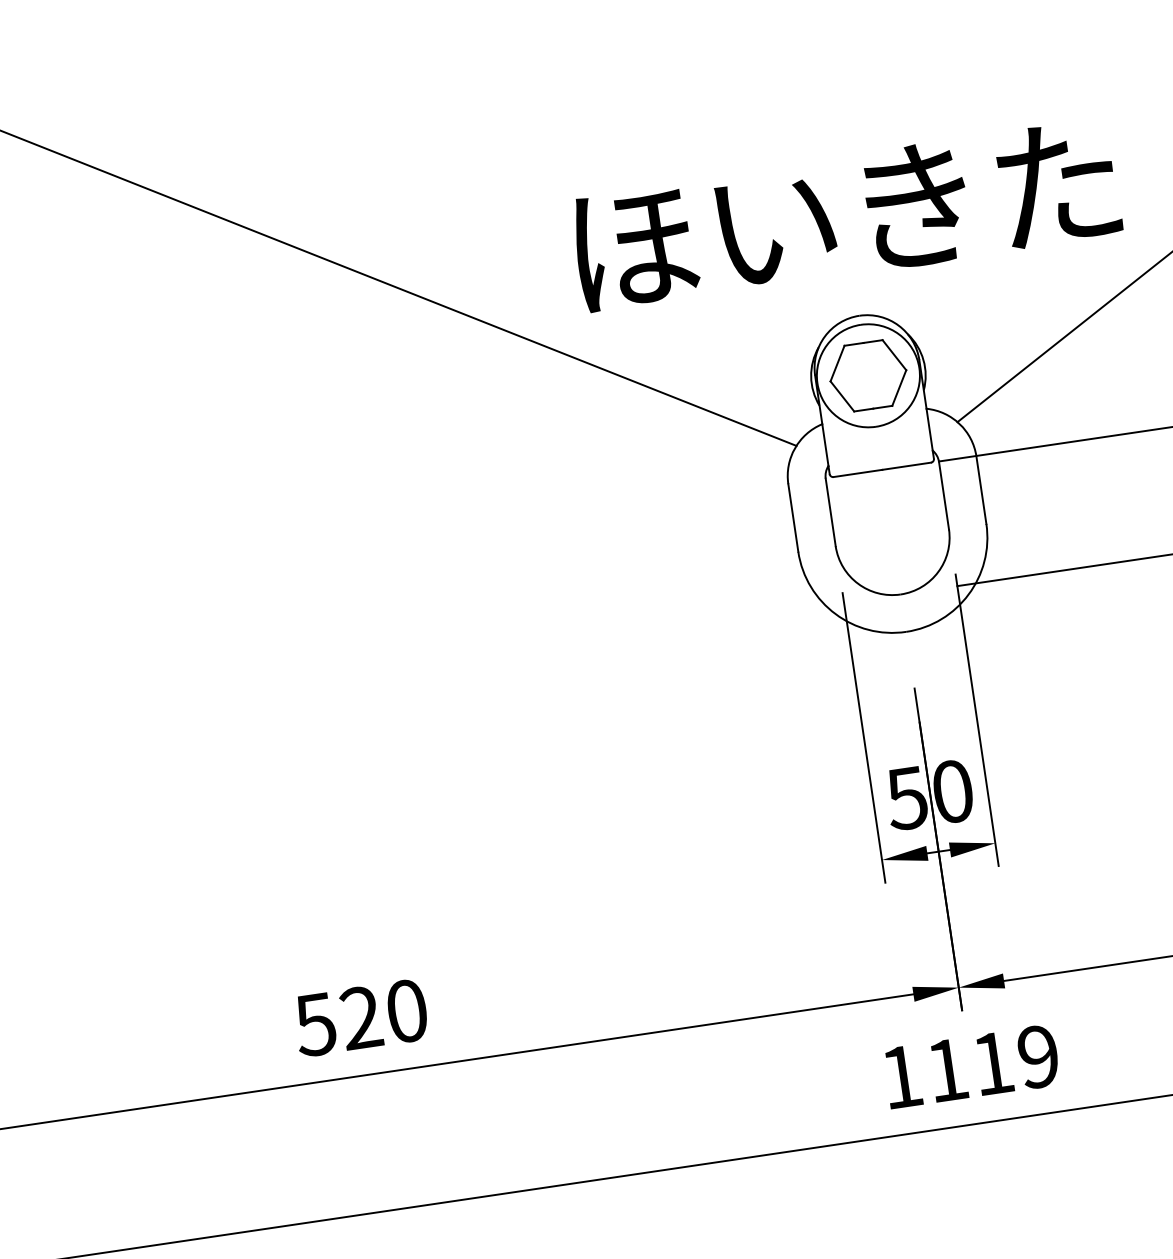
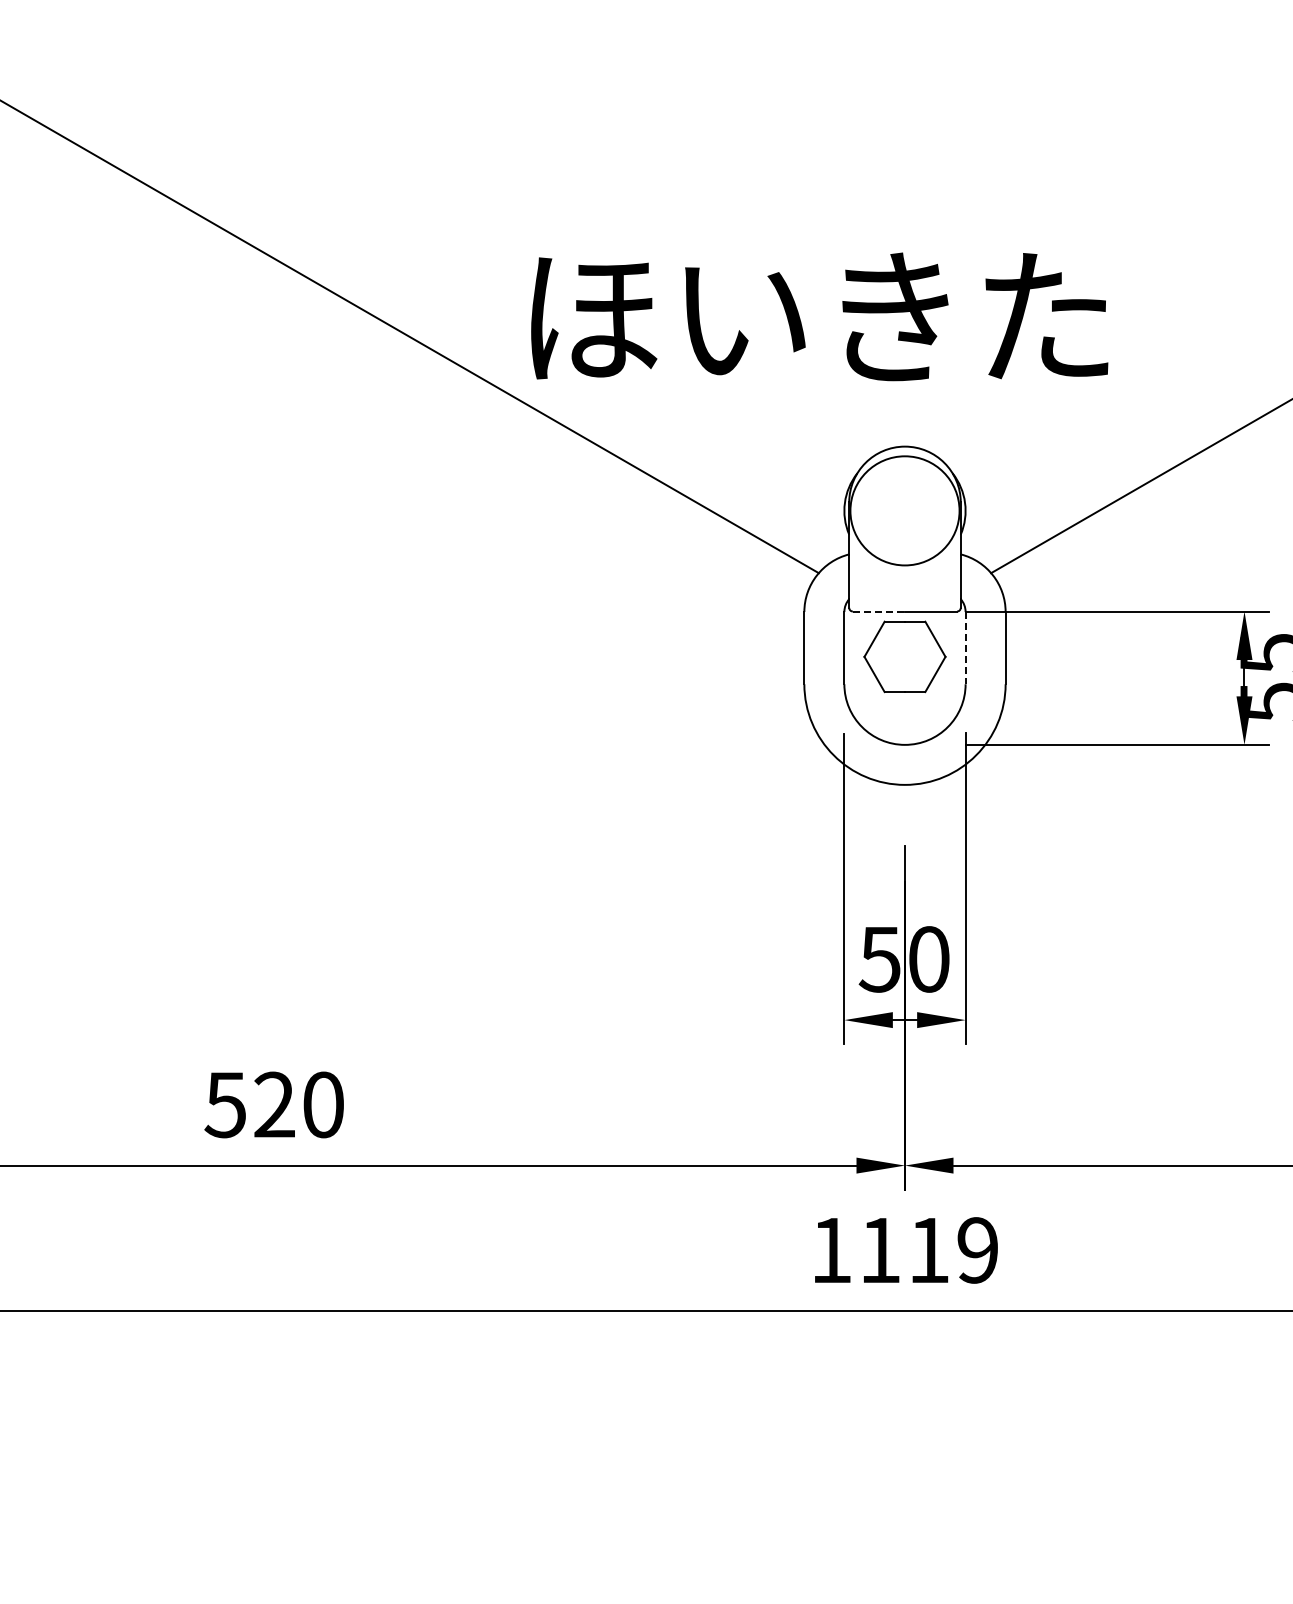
text: (846, 215) -> (819, 316), moved
part: (867, 375) -> (904, 656), moved
line: (858, 473) -> (879, 611), solid -> dashed
line: (943, 496) -> (965, 648), solid -> dashed

